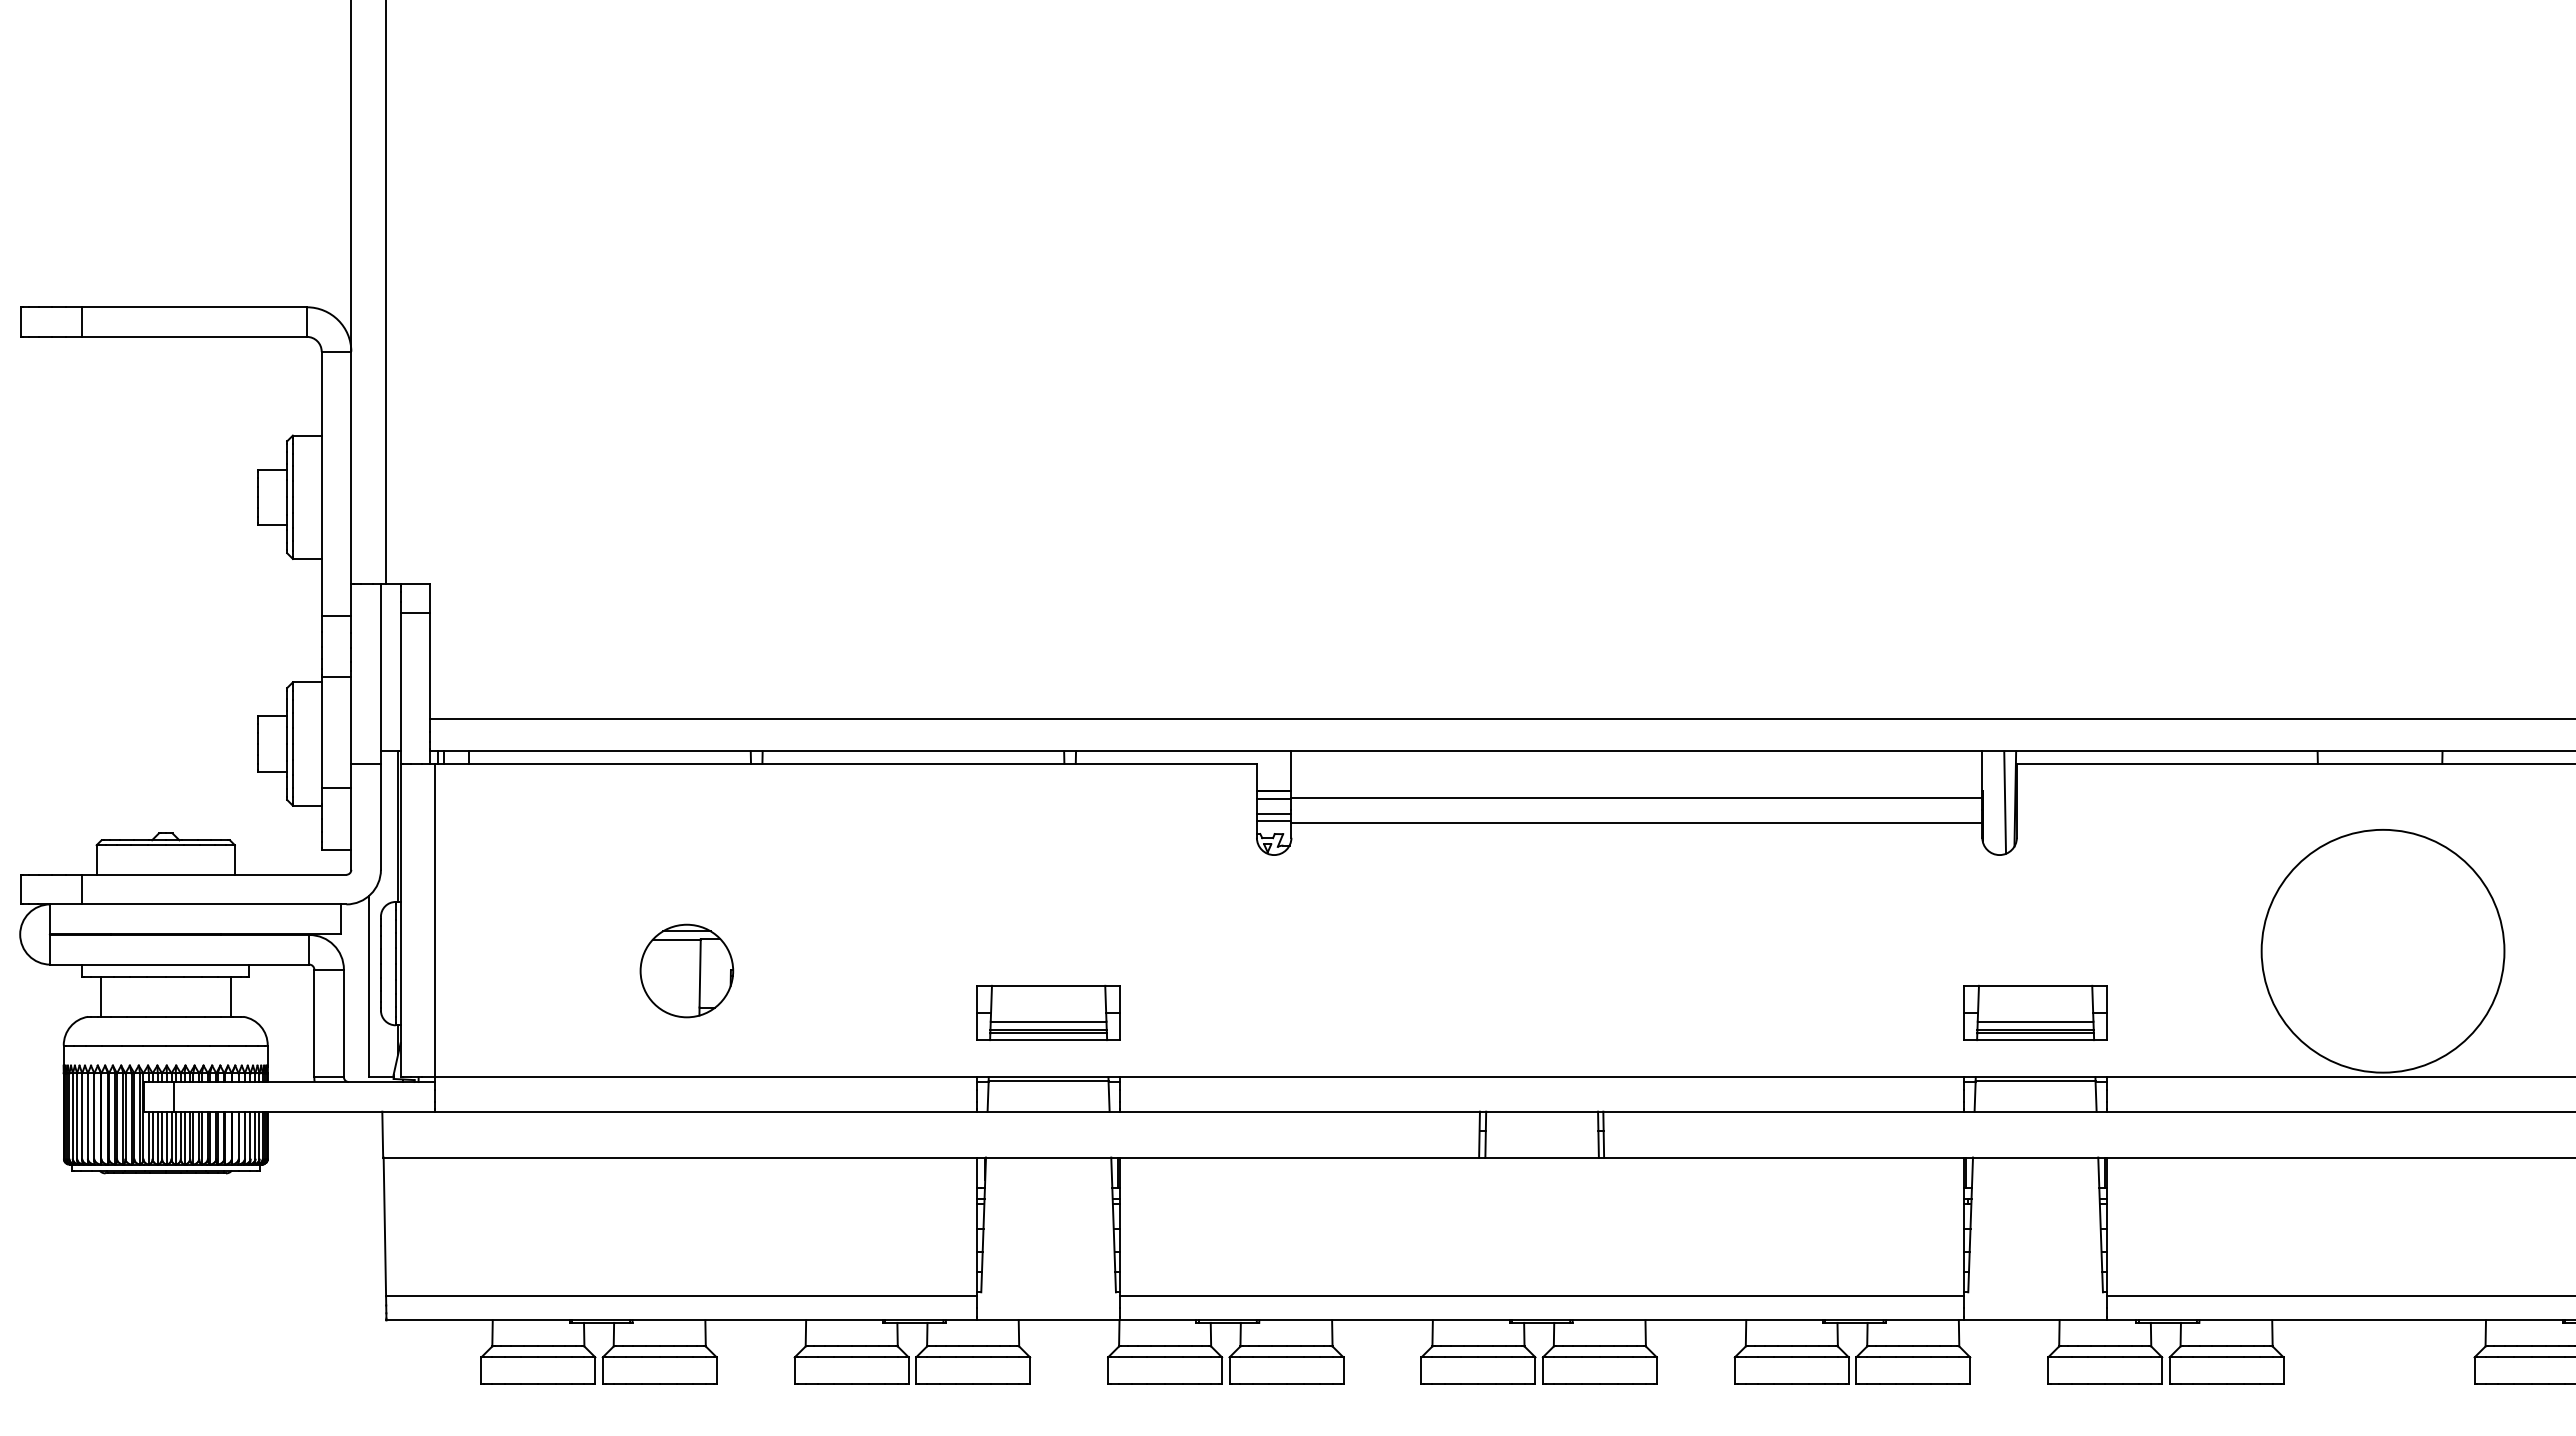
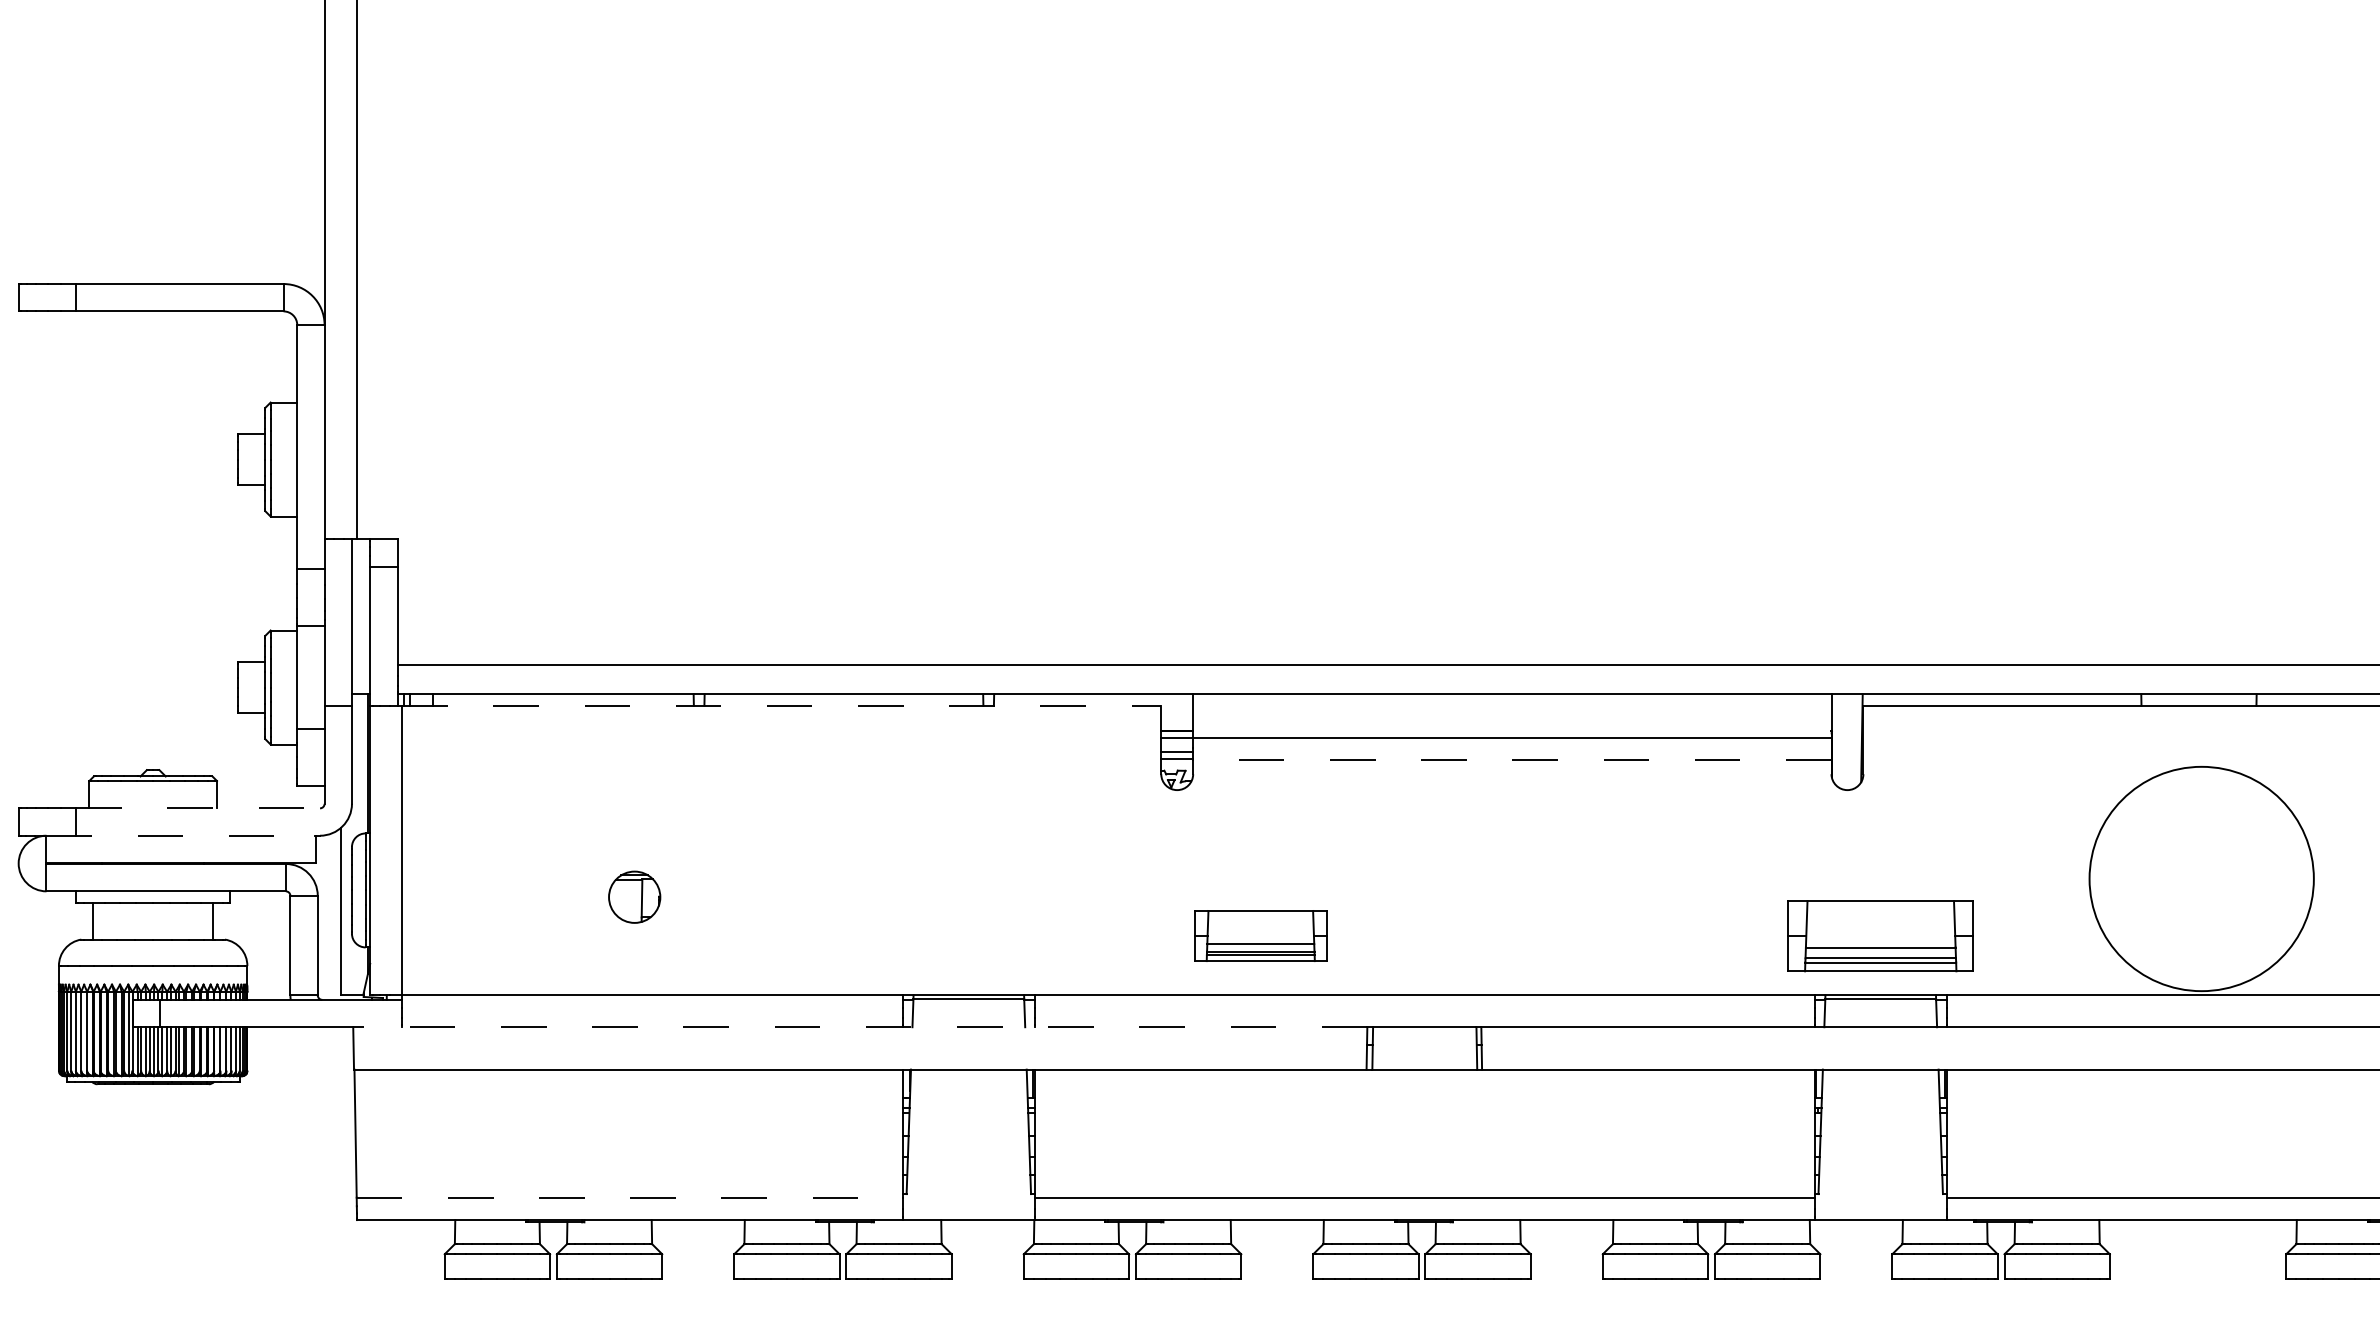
line: (846, 763) -> (782, 705), solid -> dashed
line: (2005, 802) -> (1852, 741), removed
line: (1636, 822) -> (1511, 760), solid -> dashed
line: (214, 874) -> (198, 808), solid -> dashed
line: (195, 904) -> (180, 835), solid -> dashed
part: (686, 970) -> (634, 896), size x0.6
part: (1048, 1012) -> (1260, 935), moved
part: (2035, 1012) -> (1880, 935), size x1.4
line: (931, 1111) -> (860, 1027), solid -> dashed
line: (681, 1296) -> (629, 1197), solid -> dashed

